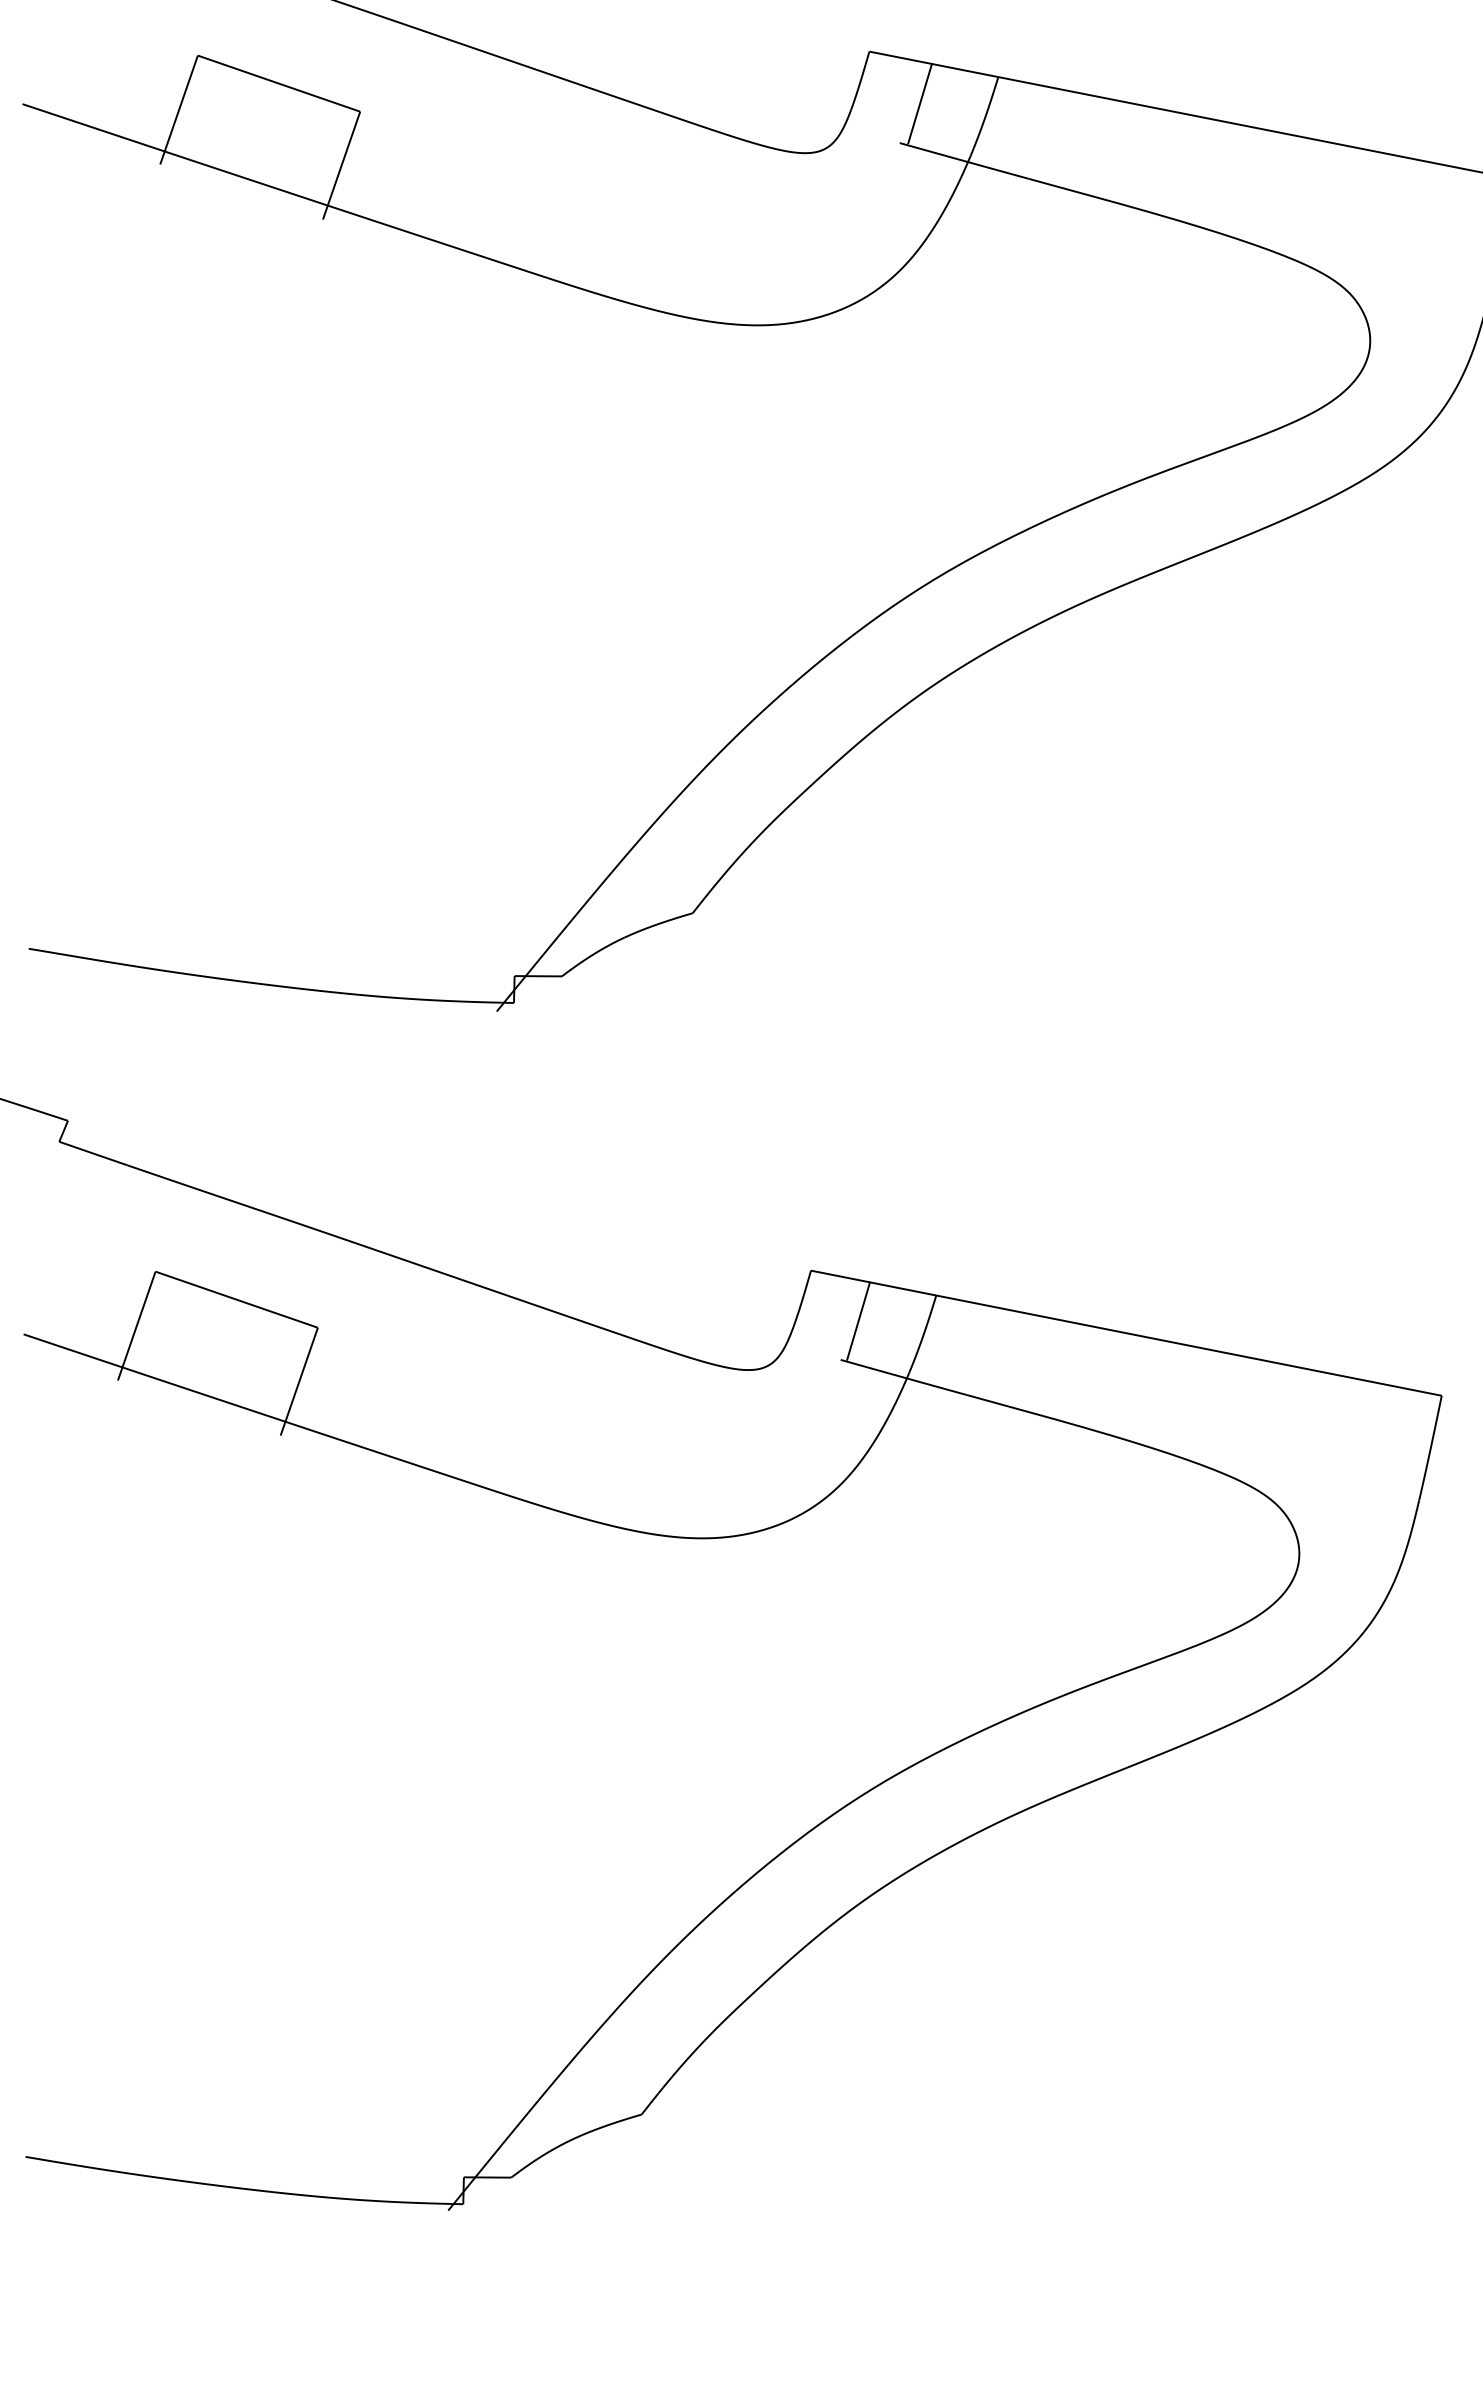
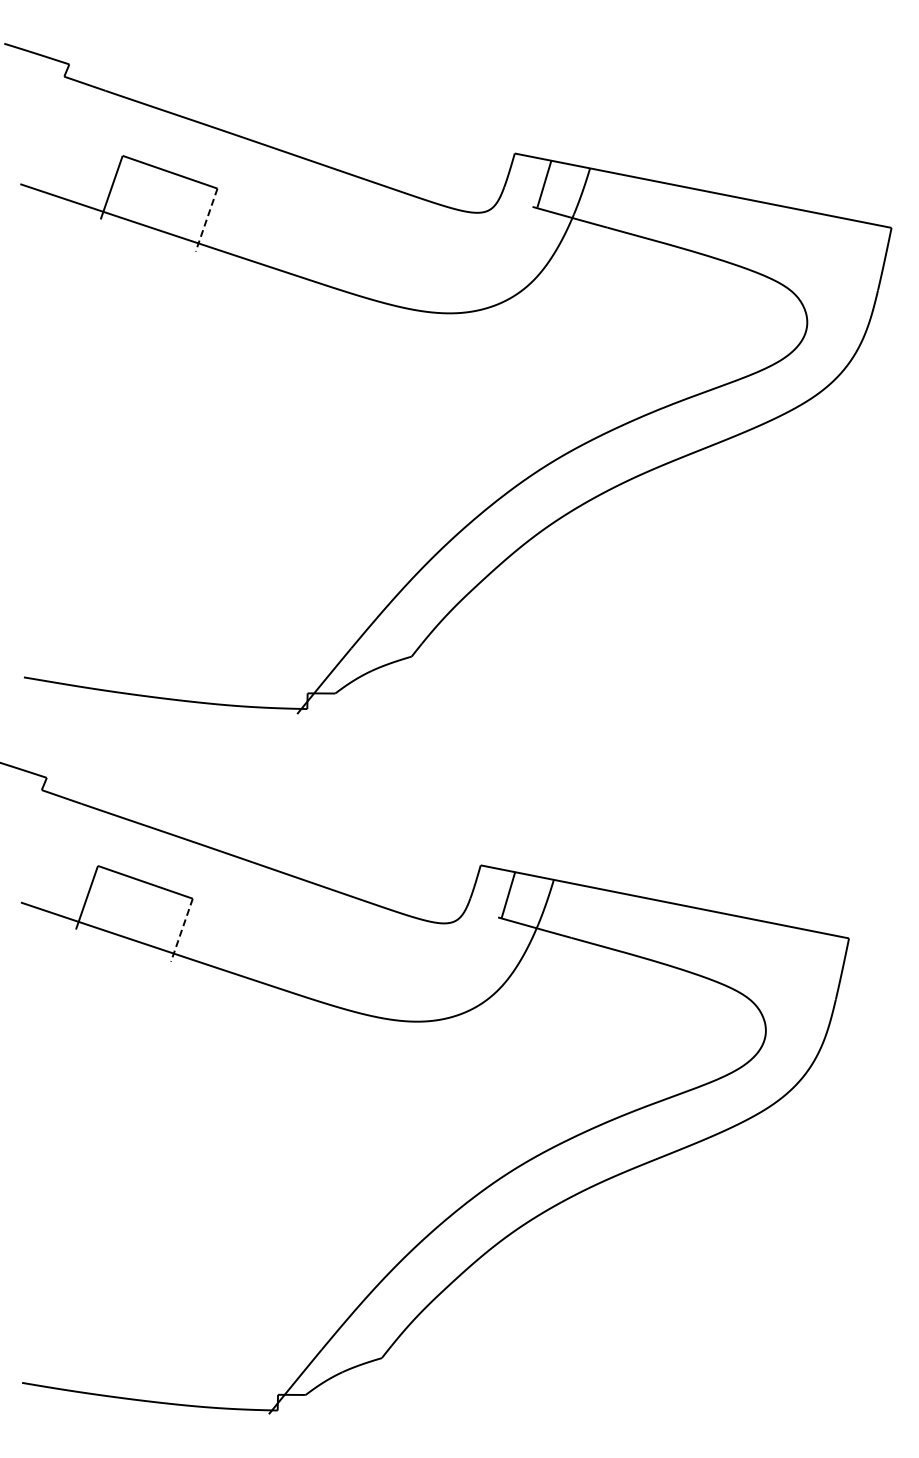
line: (341, 166) -> (206, 220), solid -> dashed
line: (298, 1382) -> (181, 930), solid -> dashed

